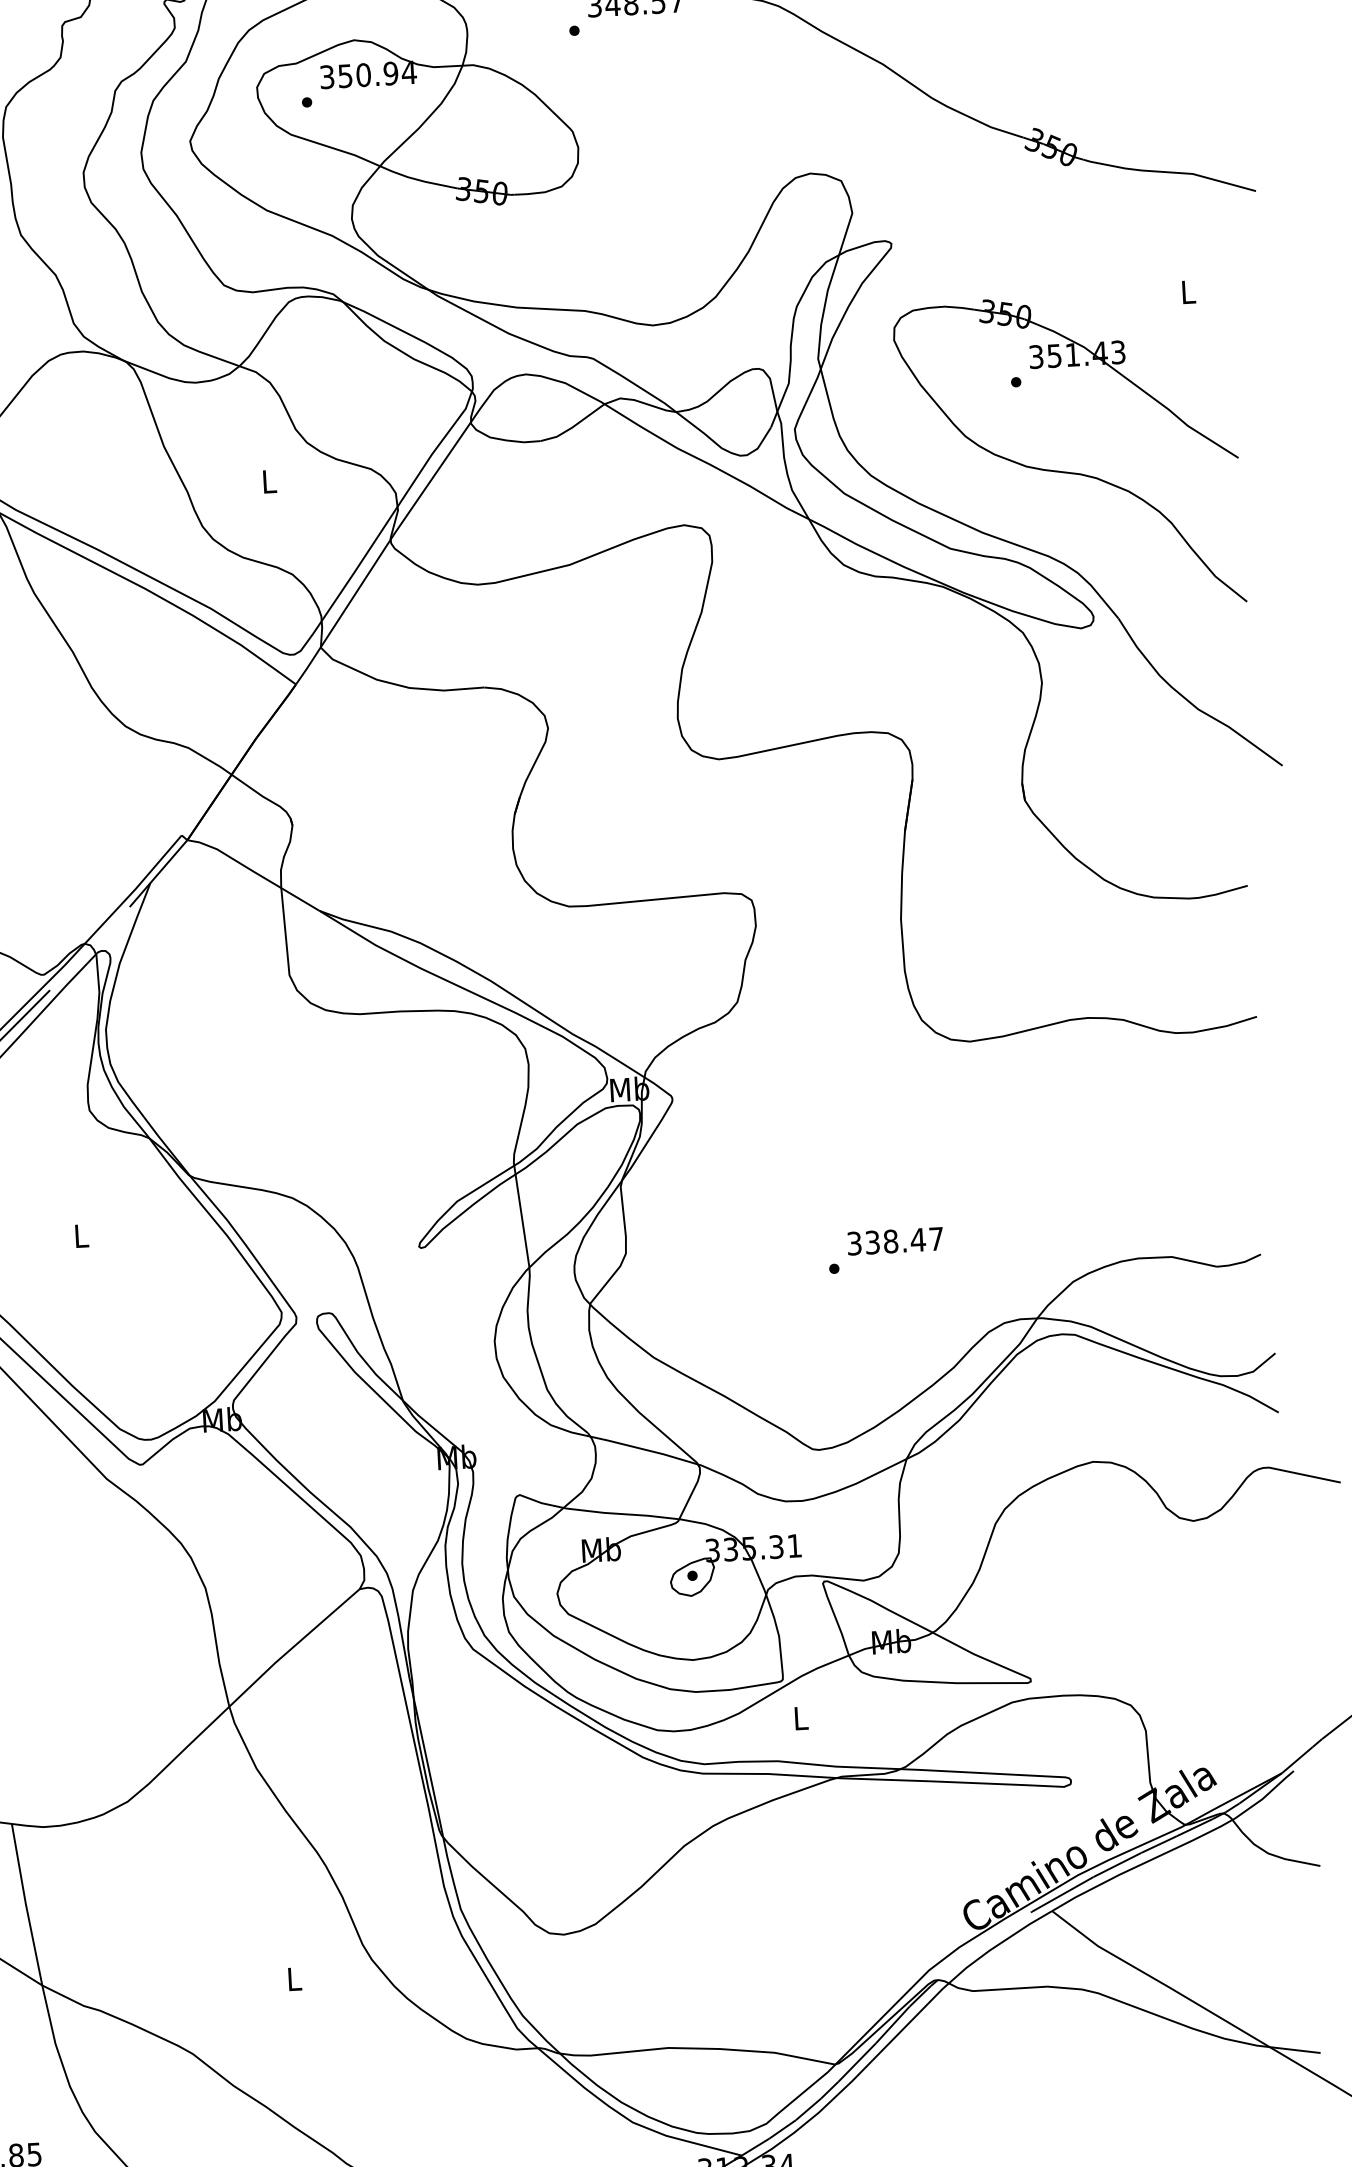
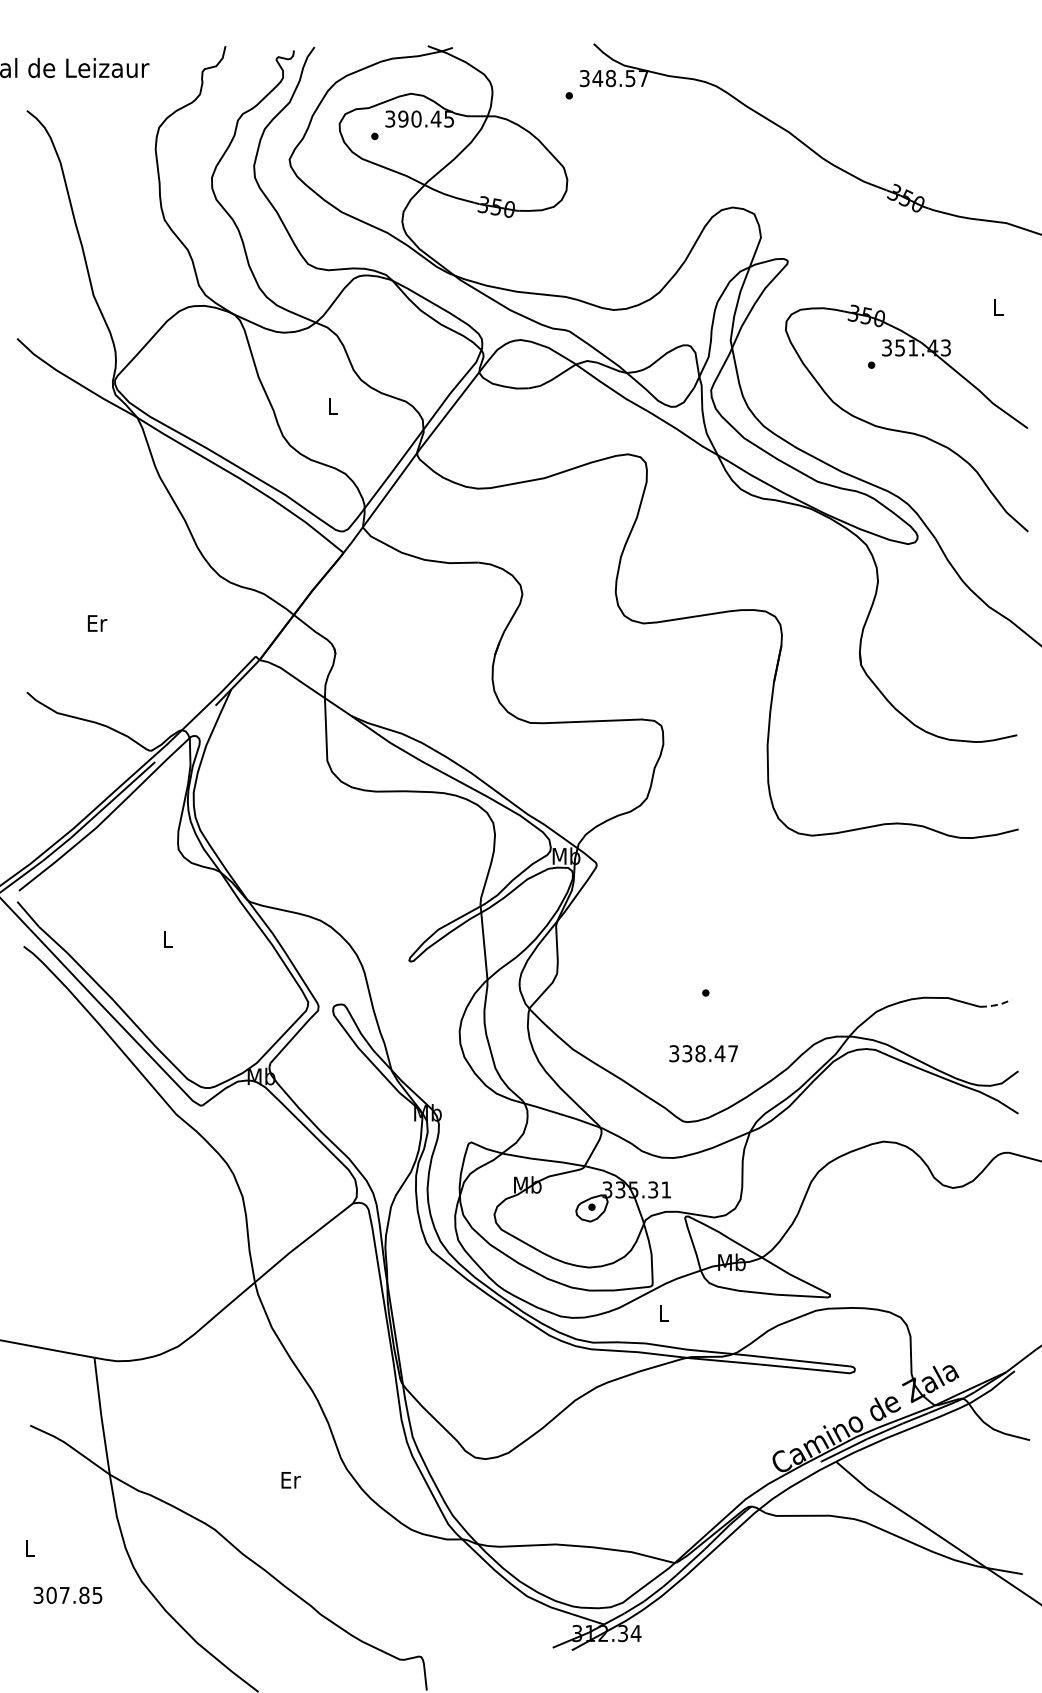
text: (377, 73) -> (426, 118), 350.94 -> 390.45
text: (895, 1240) -> (703, 1053), moved
line: (1239, 1263) -> (996, 1005), solid -> dashed
text: (294, 1979) -> (290, 1480), L -> Er

